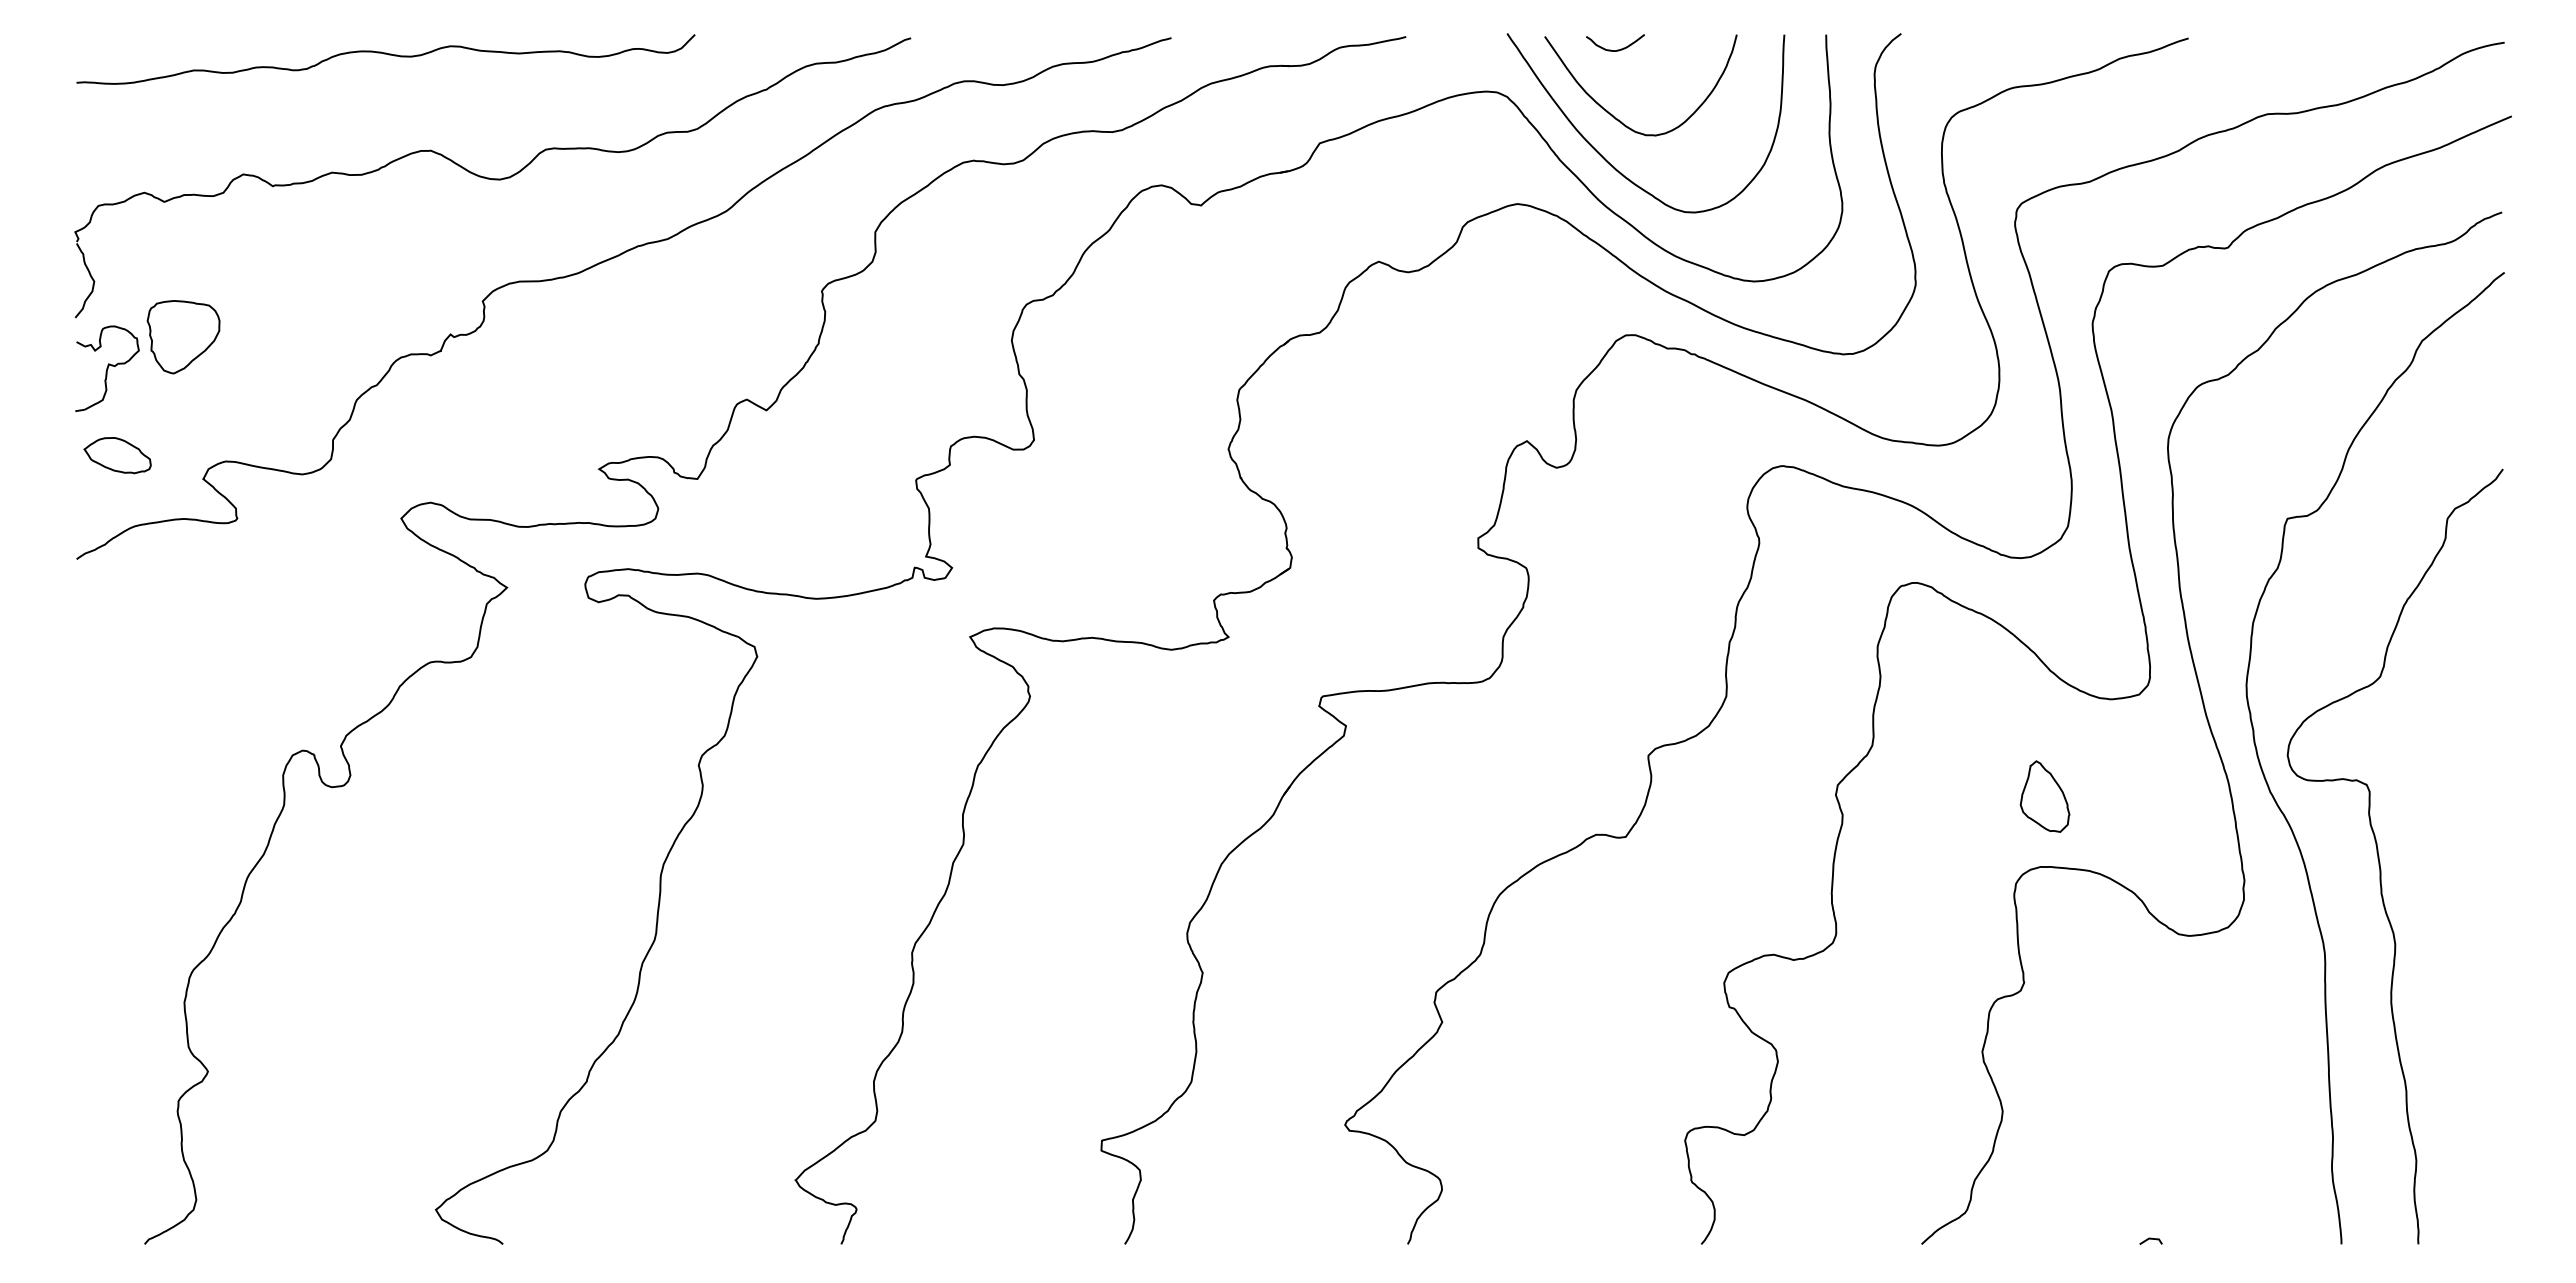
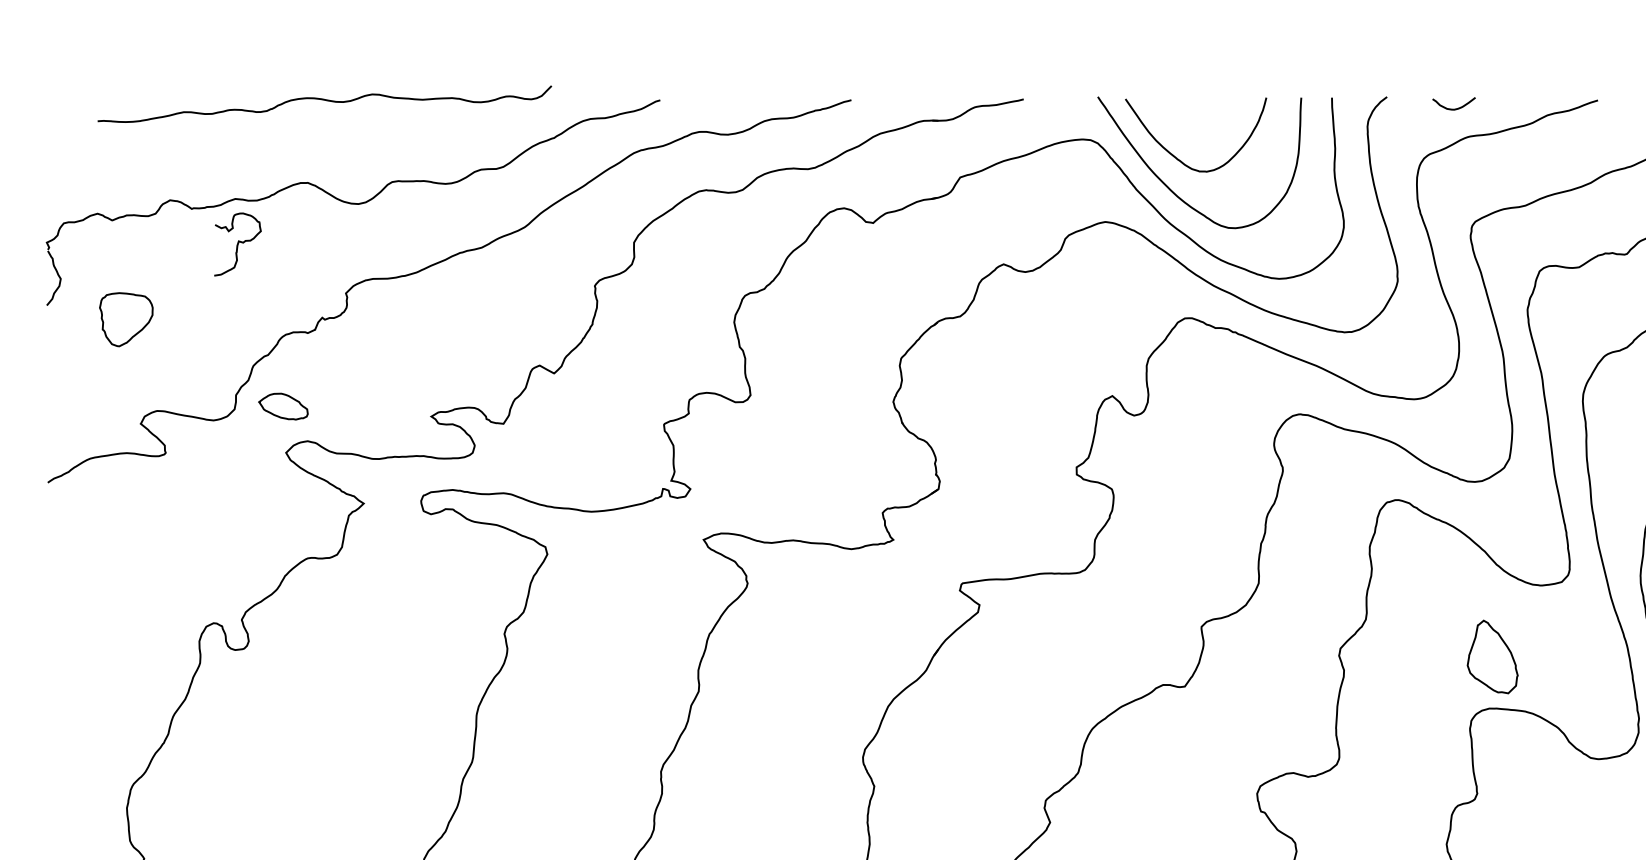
curve: (1617, 49) -> (1455, 108), moved
curve: (385, 54) -> (324, 100), moved
curve: (107, 368) -> (237, 244), moved
part: (117, 455) -> (283, 406), moved
part: (2044, 796) -> (1492, 656), size x1.4

